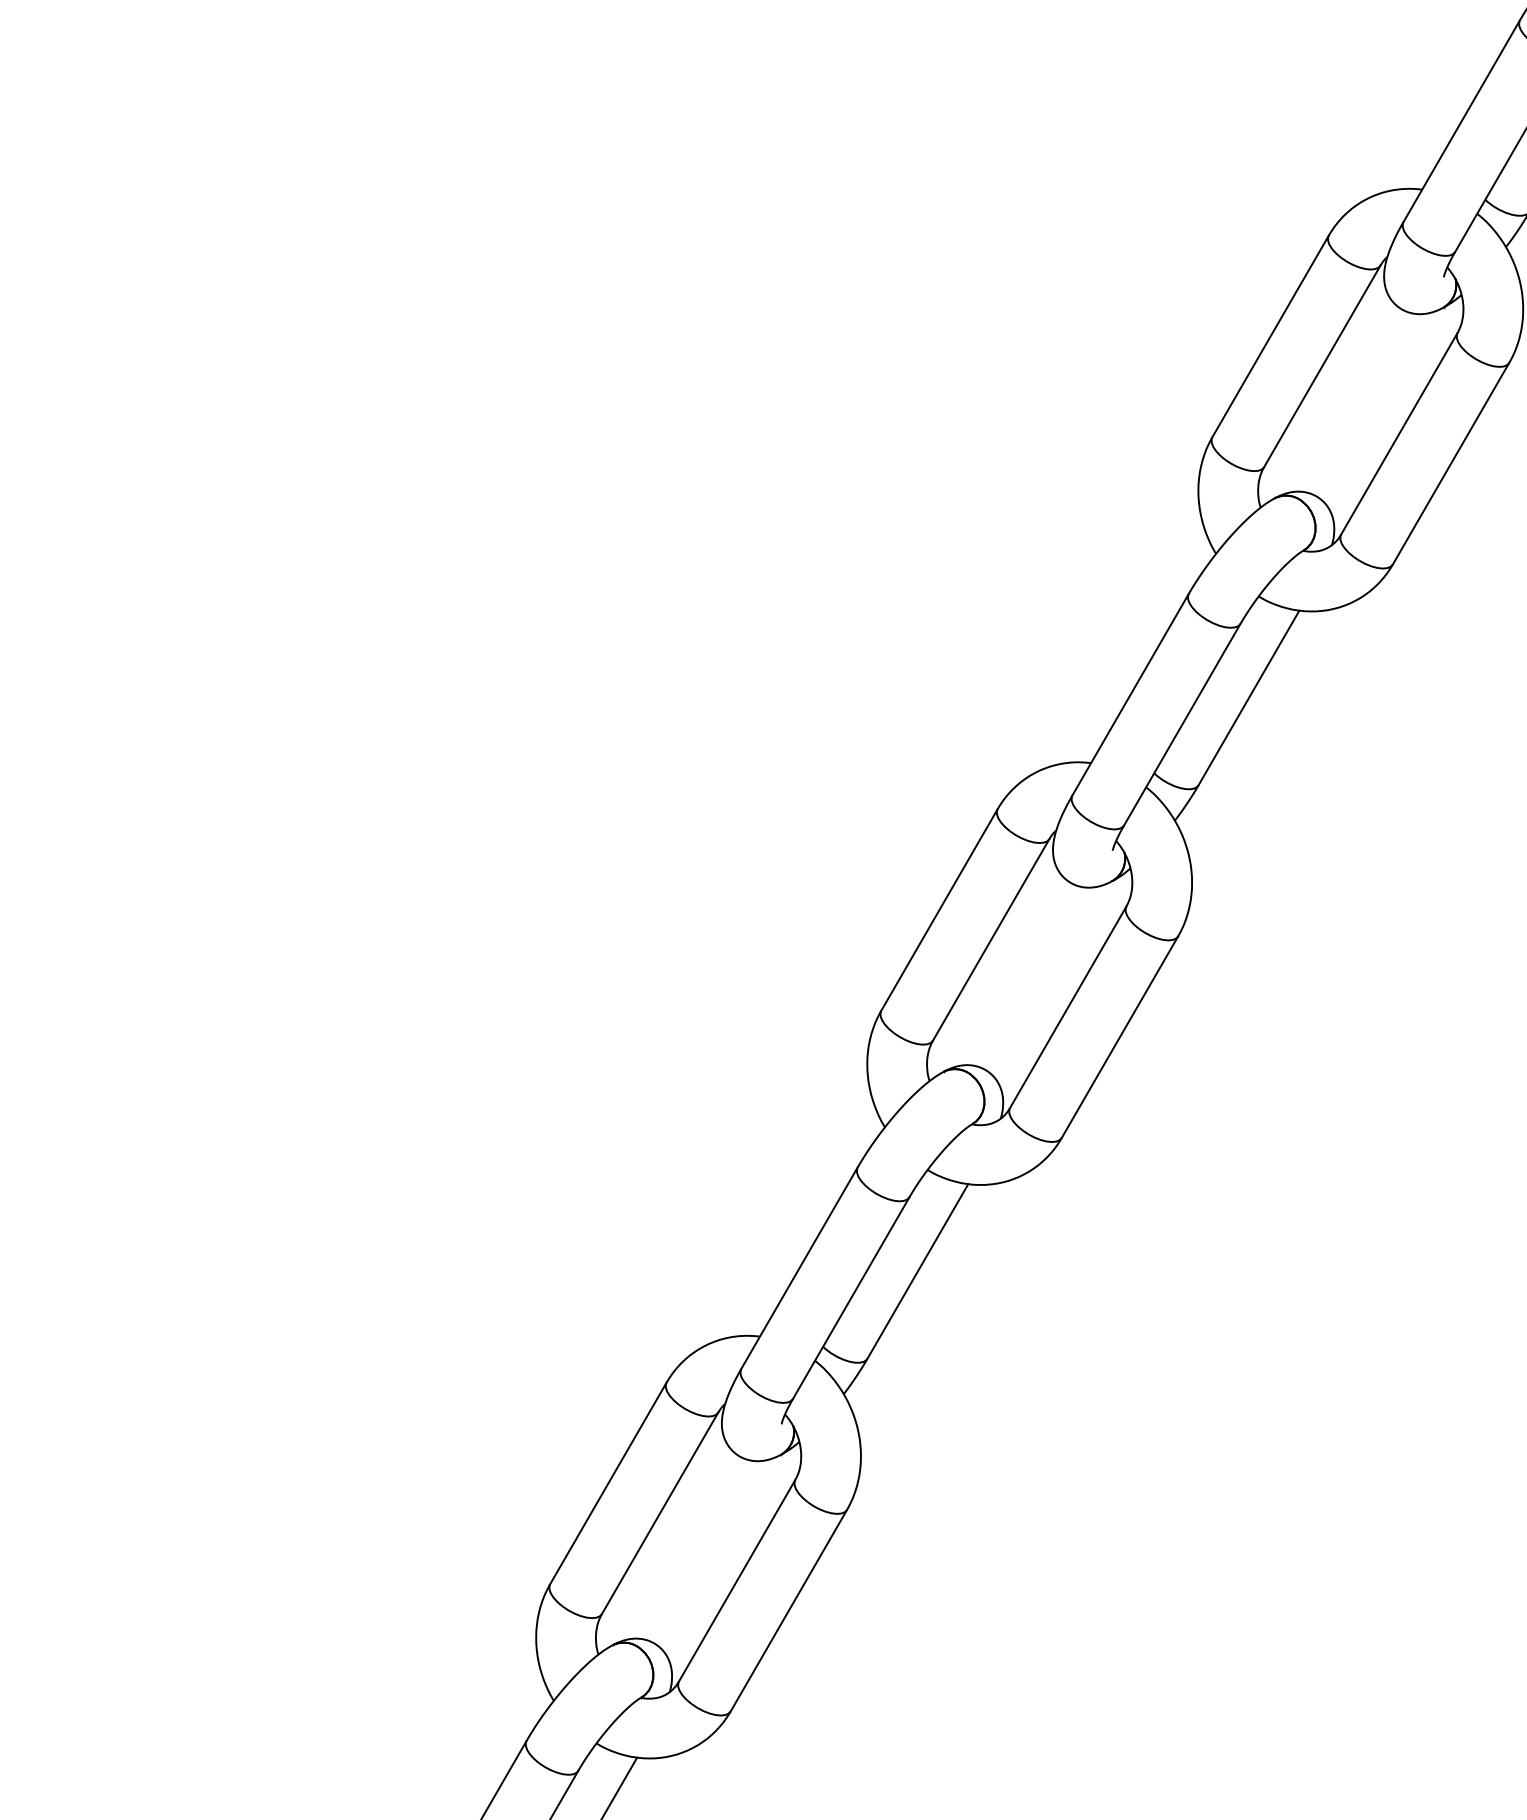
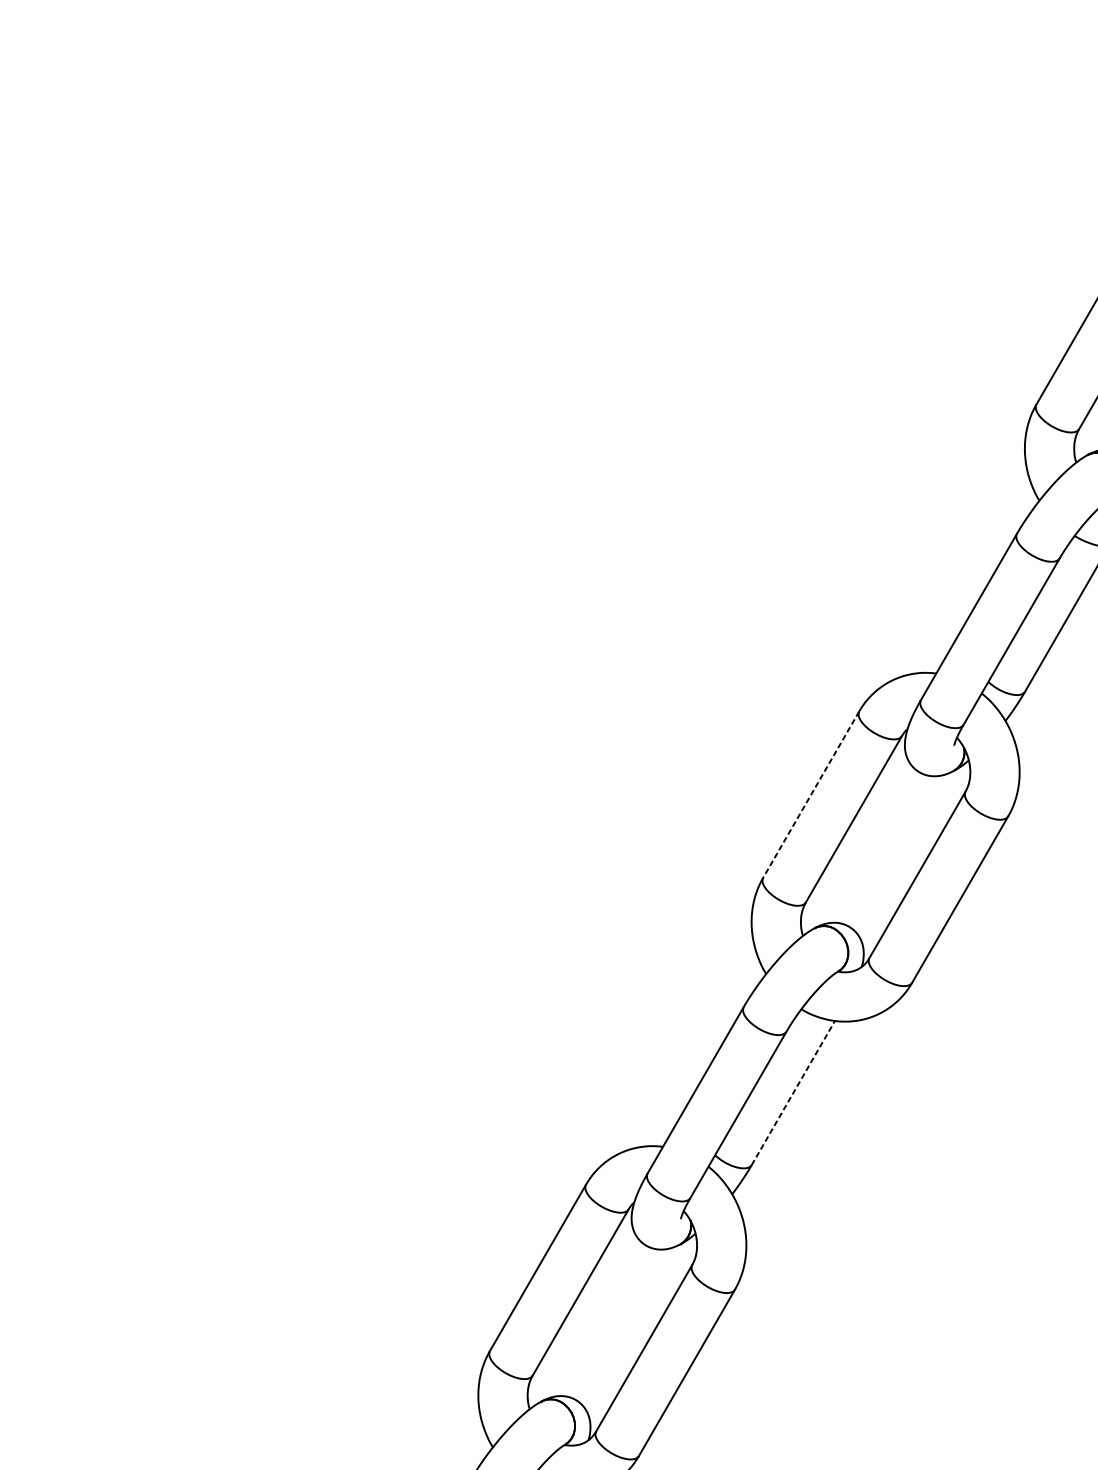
line: (939, 910) -> (811, 795), solid -> dashed
line: (917, 1271) -> (793, 1093), solid -> dashed

